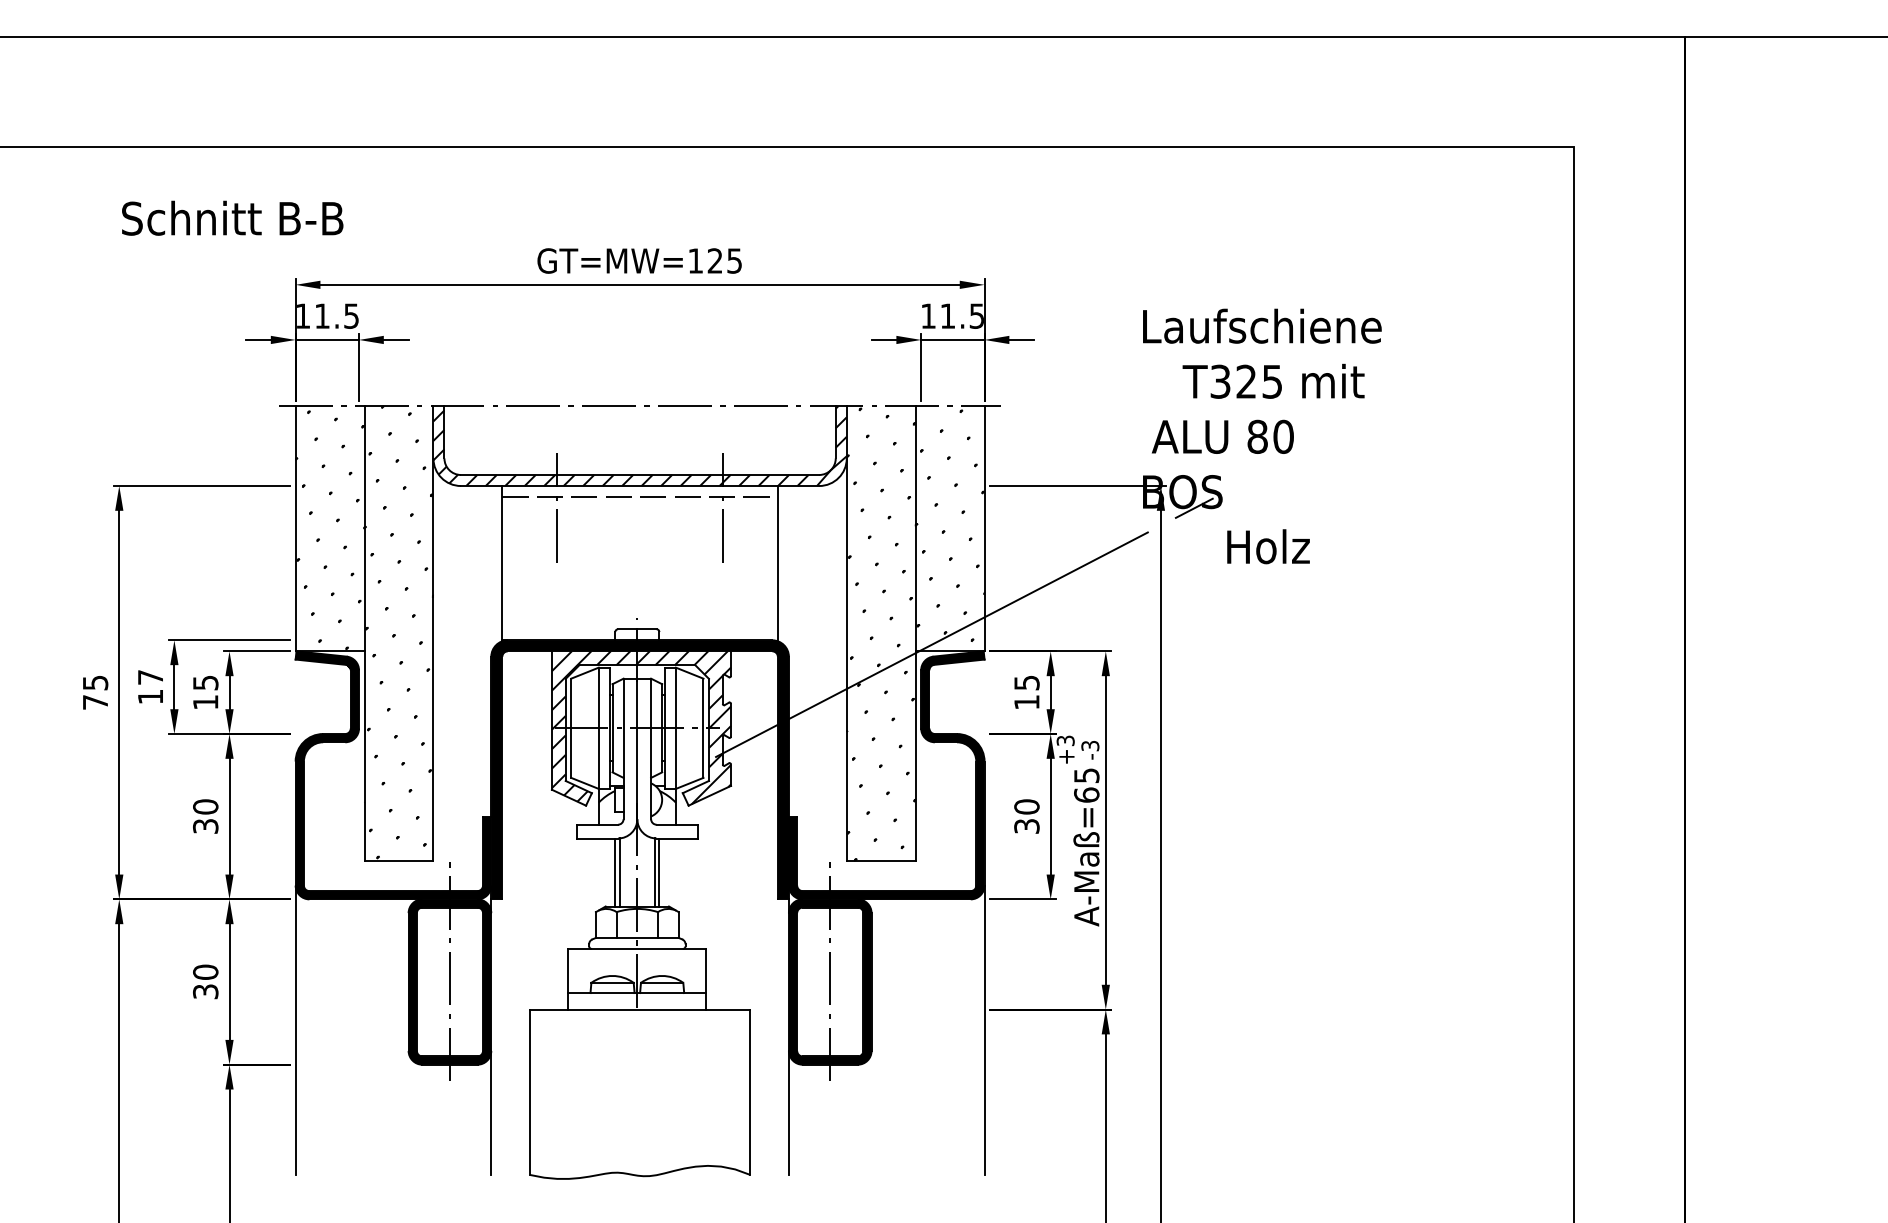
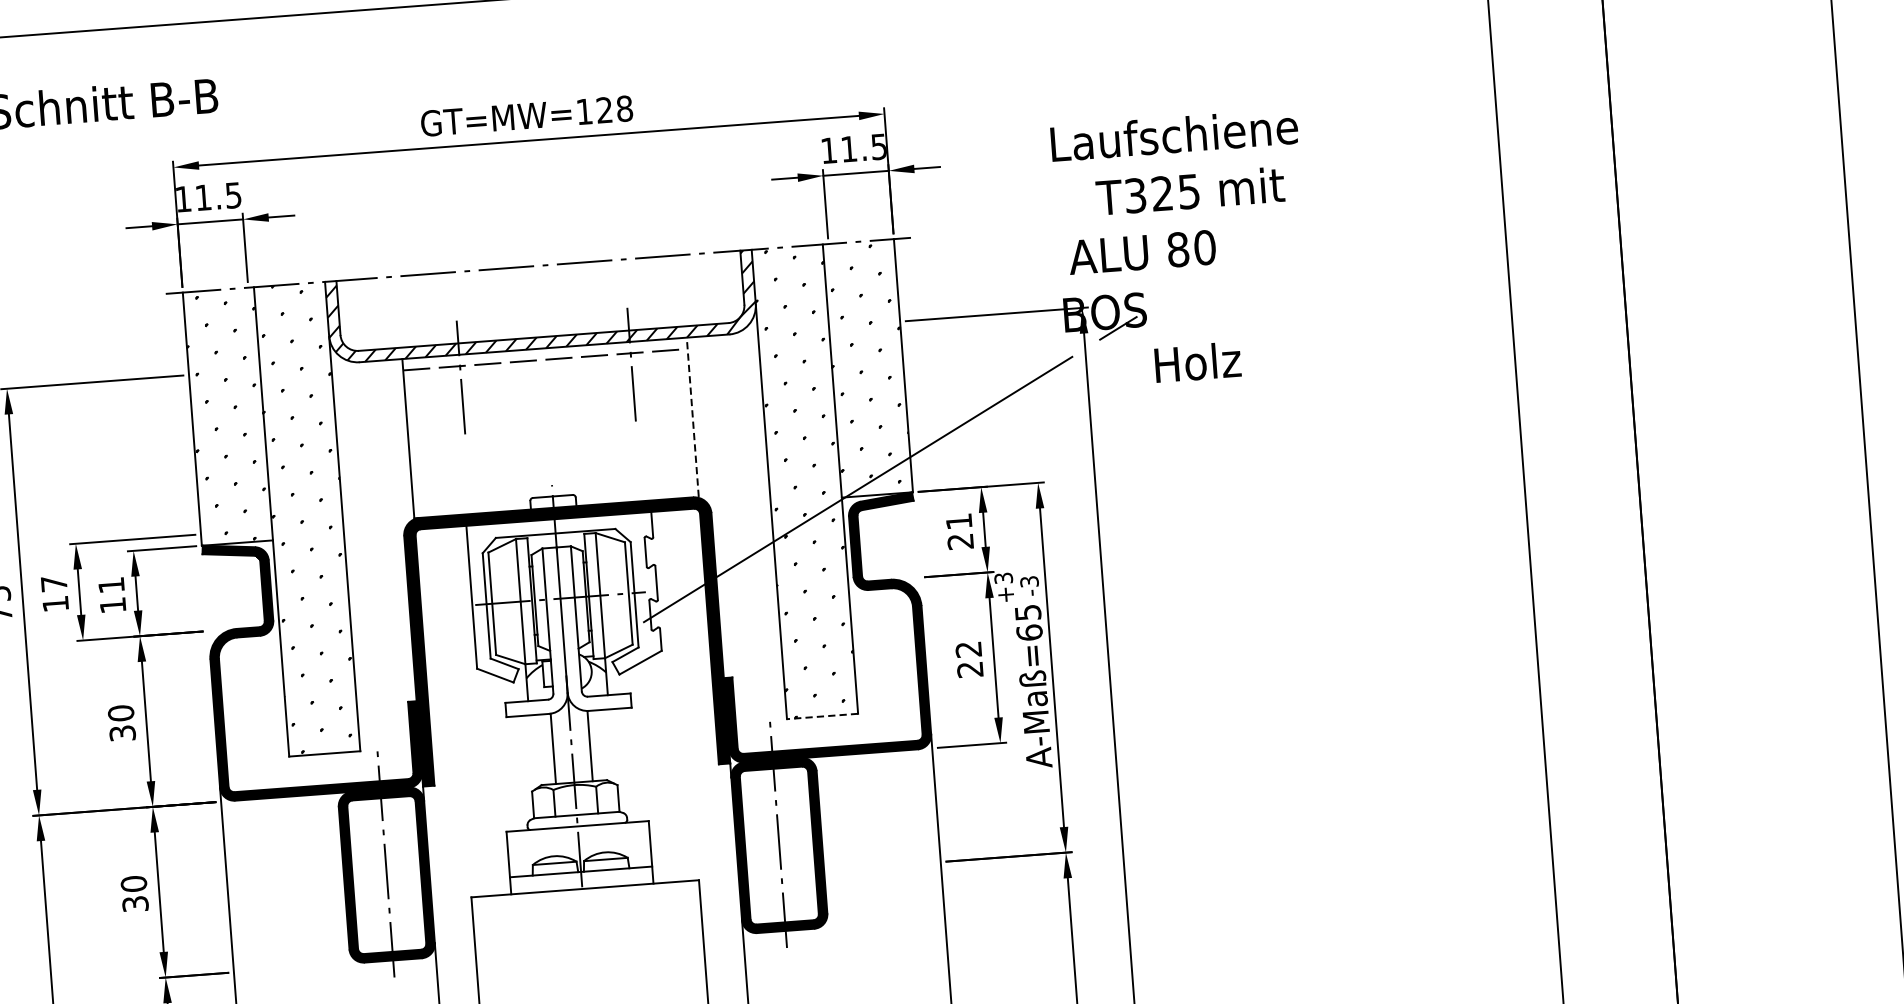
text: (734, 260) -> (624, 108), GT=MW=125 -> GT=MW=128
line: (777, 562) -> (692, 416), solid -> dashed
text: (205, 683) -> (111, 585), 15 -> 11
text: (1026, 692) -> (959, 531), 15 -> 21
hatch: (641, 727) -> (564, 597), removed
text: (1026, 816) -> (969, 659), 30 -> 22
line: (880, 860) -> (821, 716), solid -> dashed
line: (615, 872) -> (549, 749), removed
line: (659, 872) -> (594, 745), removed

